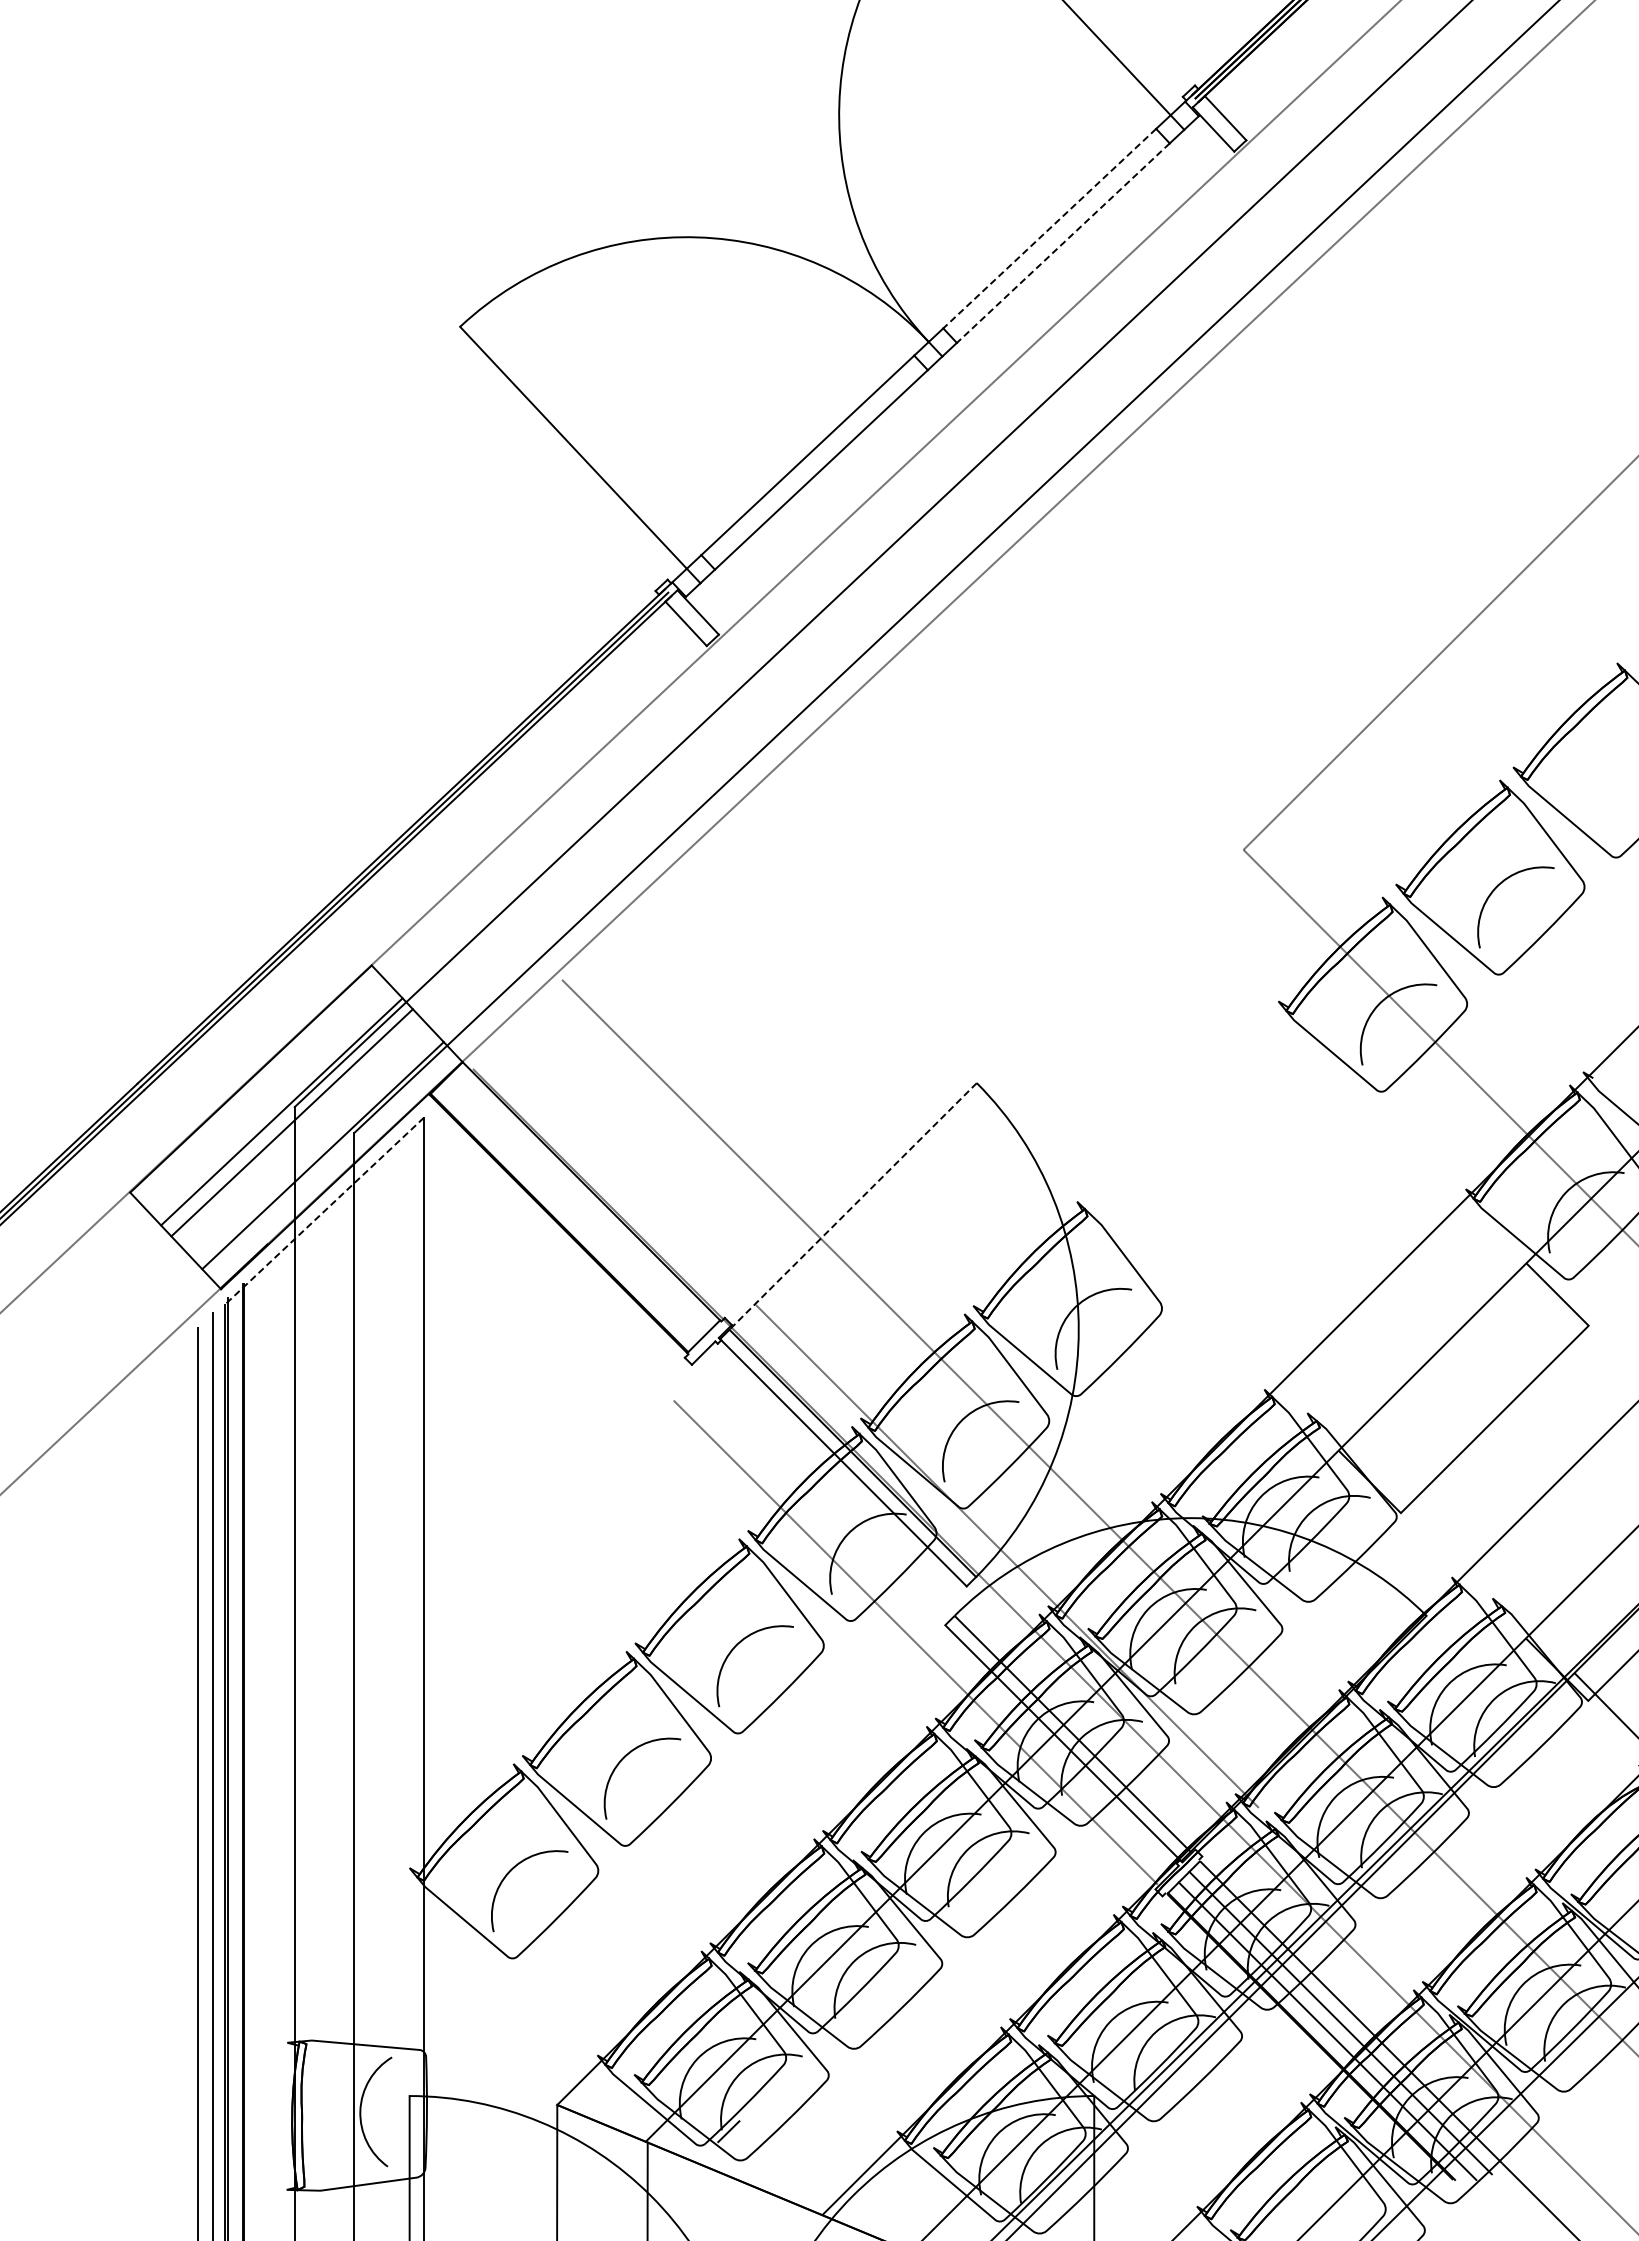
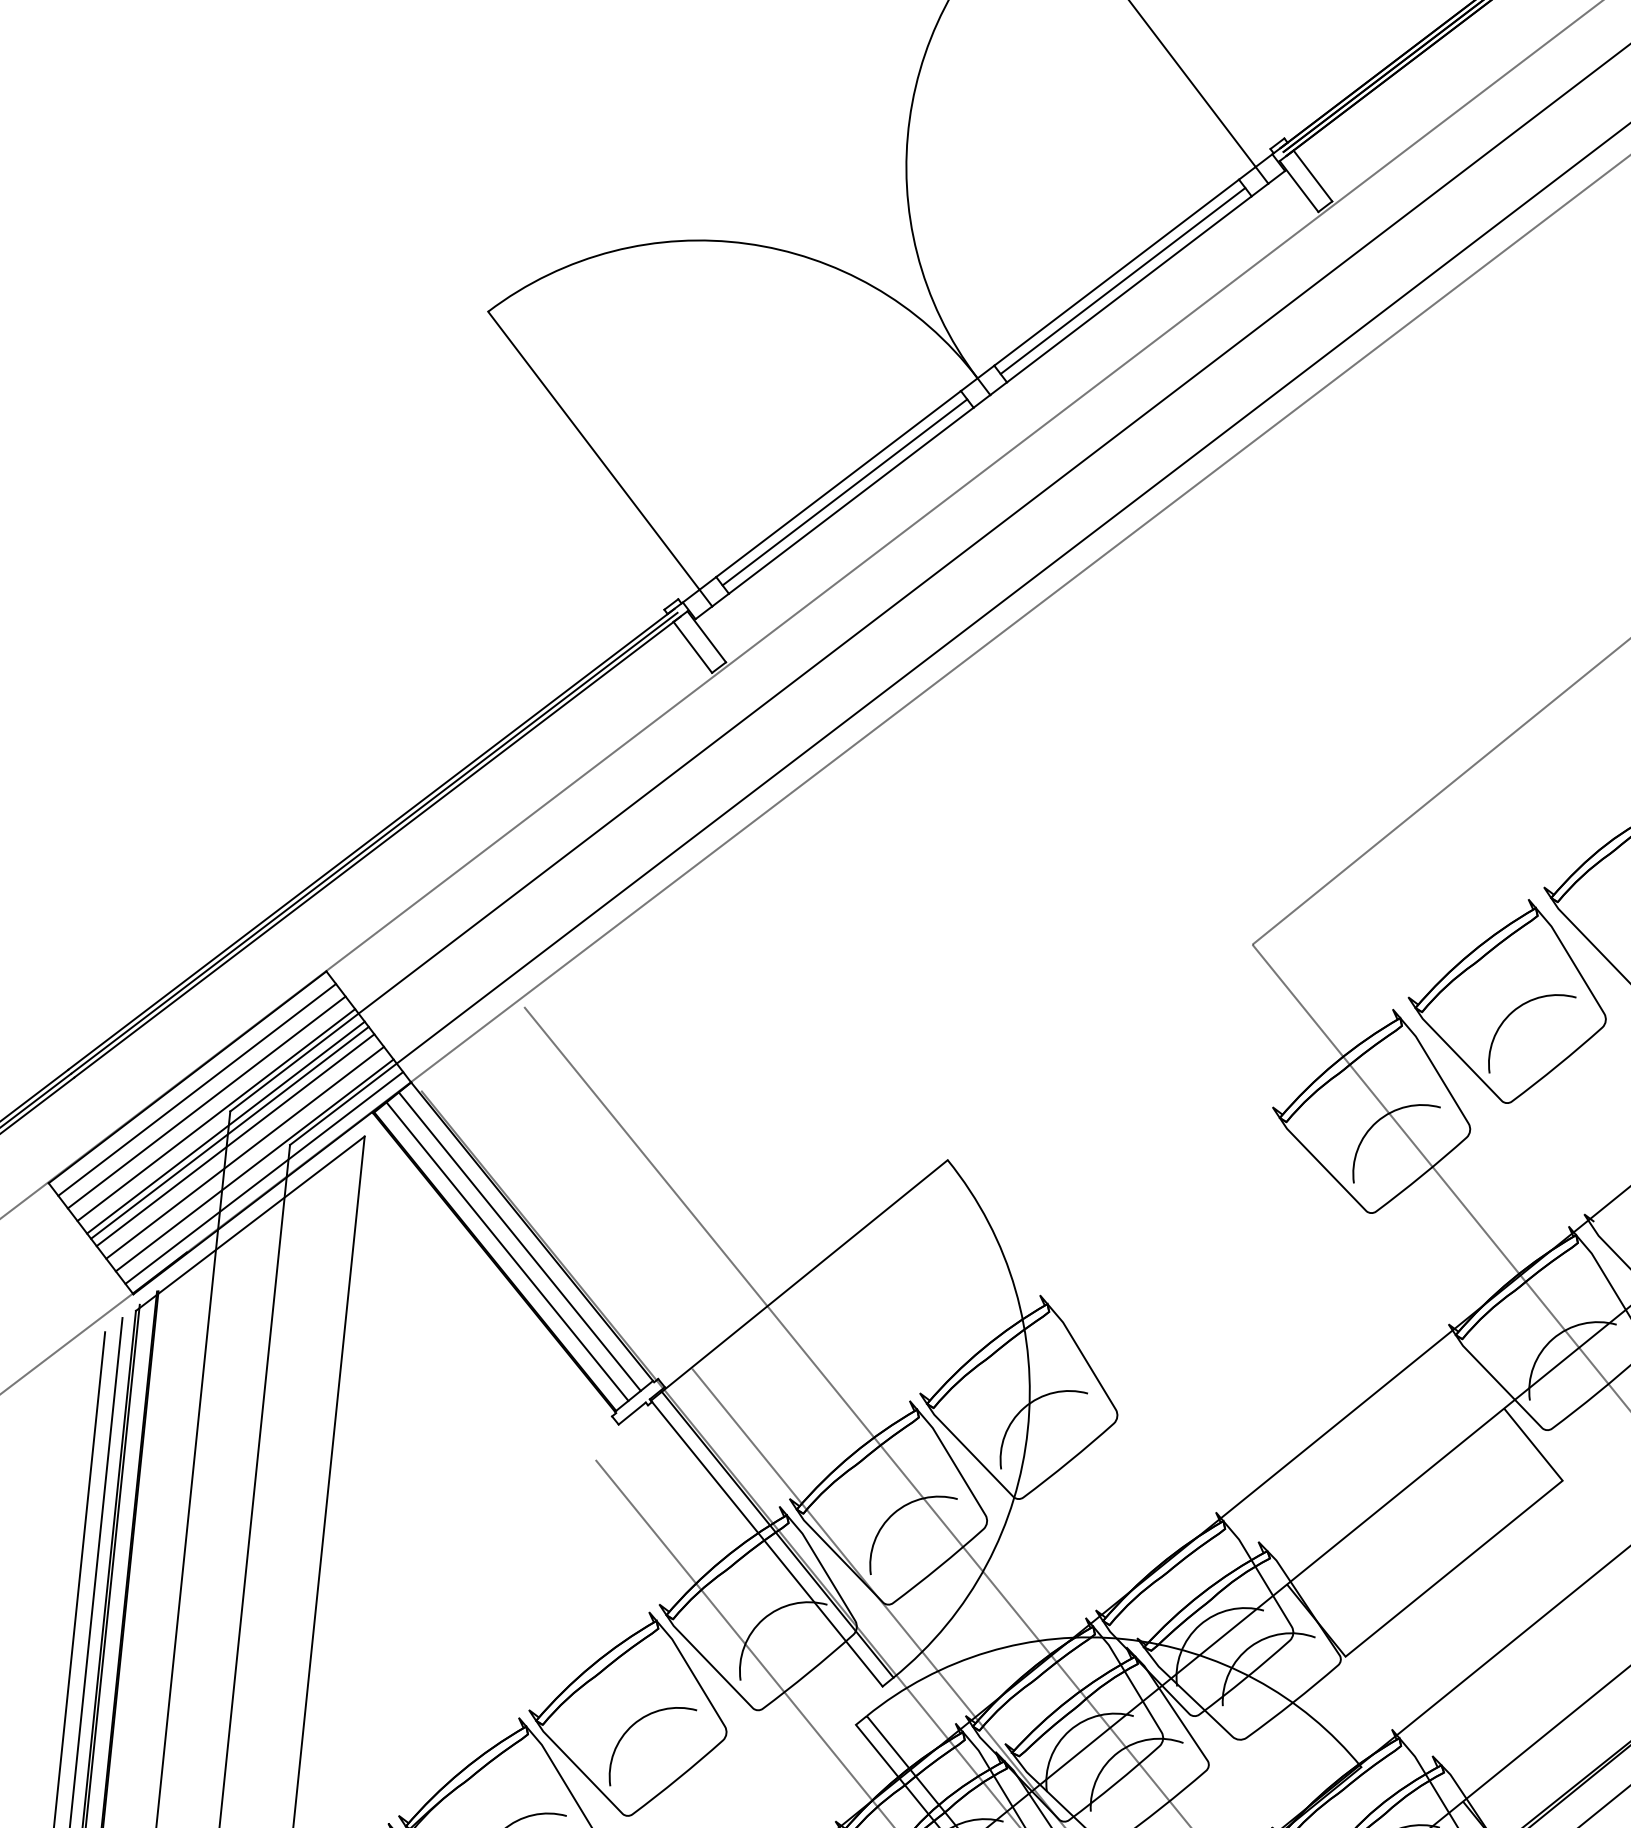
line: (1049, 228) -> (1116, 272), dashed -> solid
line: (1056, 235) -> (1123, 280), added
line: (1063, 243) -> (1129, 289), dashed -> solid
line: (814, 462) -> (844, 492), added
line: (261, 1089) -> (197, 1089), added
line: (271, 1100) -> (206, 1102), added
line: (296, 1126) -> (230, 1131), added
line: (302, 1133) -> (235, 1139), added
line: (312, 1144) -> (244, 1152), added
line: (333, 1166) -> (264, 1177), added
line: (580, 1201) -> (519, 1241), added
line: (853, 1206) -> (805, 1276), dashed -> solid
line: (324, 1211) -> (250, 1224), dashed -> solid
line: (569, 1212) -> (506, 1251), added

